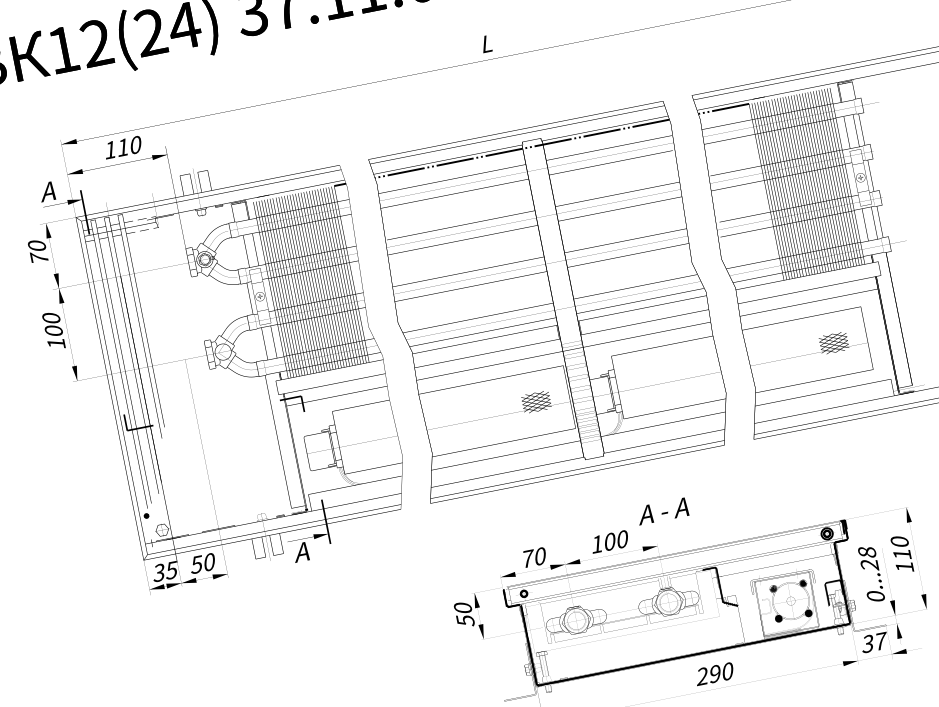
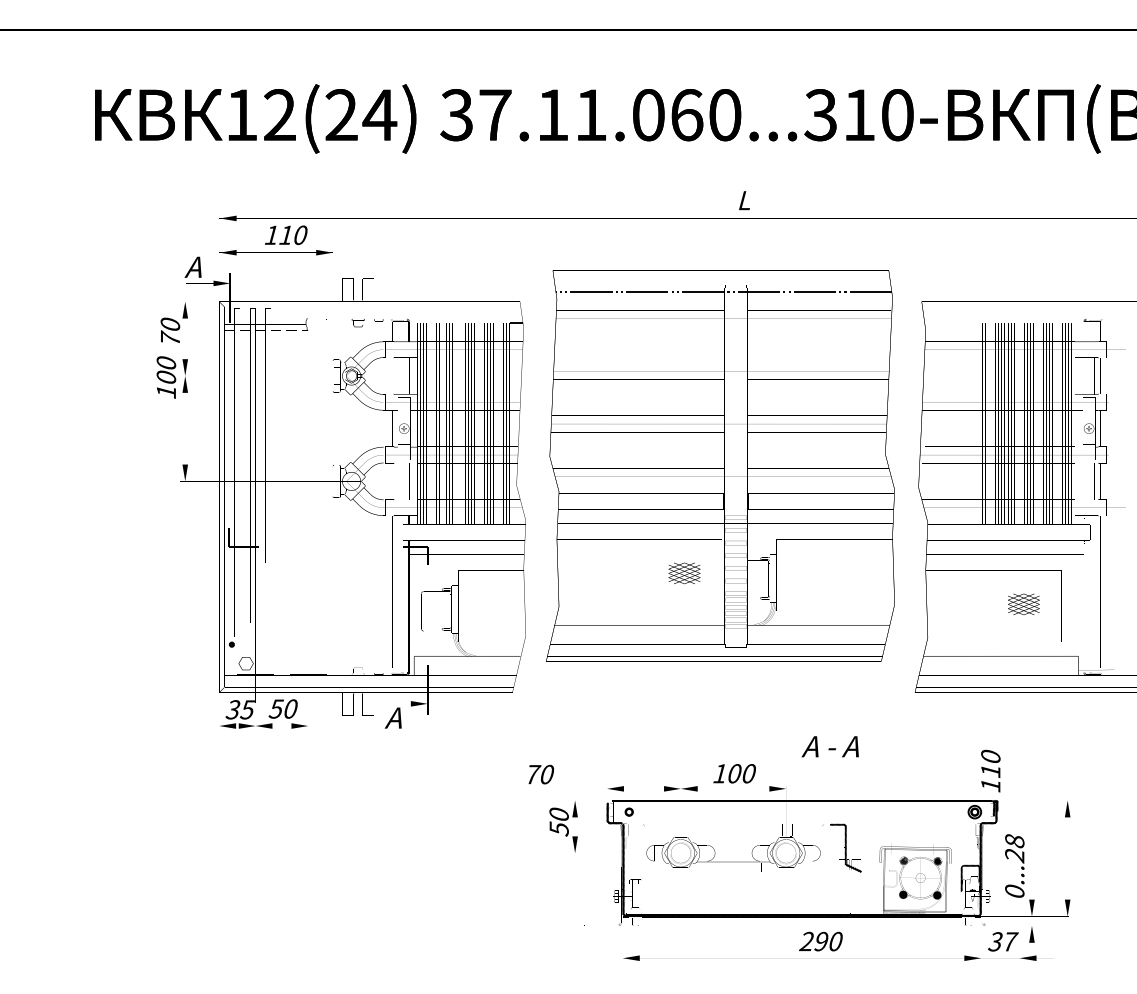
text: (486, 43) -> (744, 200), moved
line: (723, 109) -> (953, 323), removed
part: (549, 301) -> (720, 465), moved
text: (53, 330) -> (166, 377), moved
text: (661, 511) -> (829, 746), moved
text: (901, 554) -> (990, 770), moved
text: (534, 557) -> (540, 774), moved

